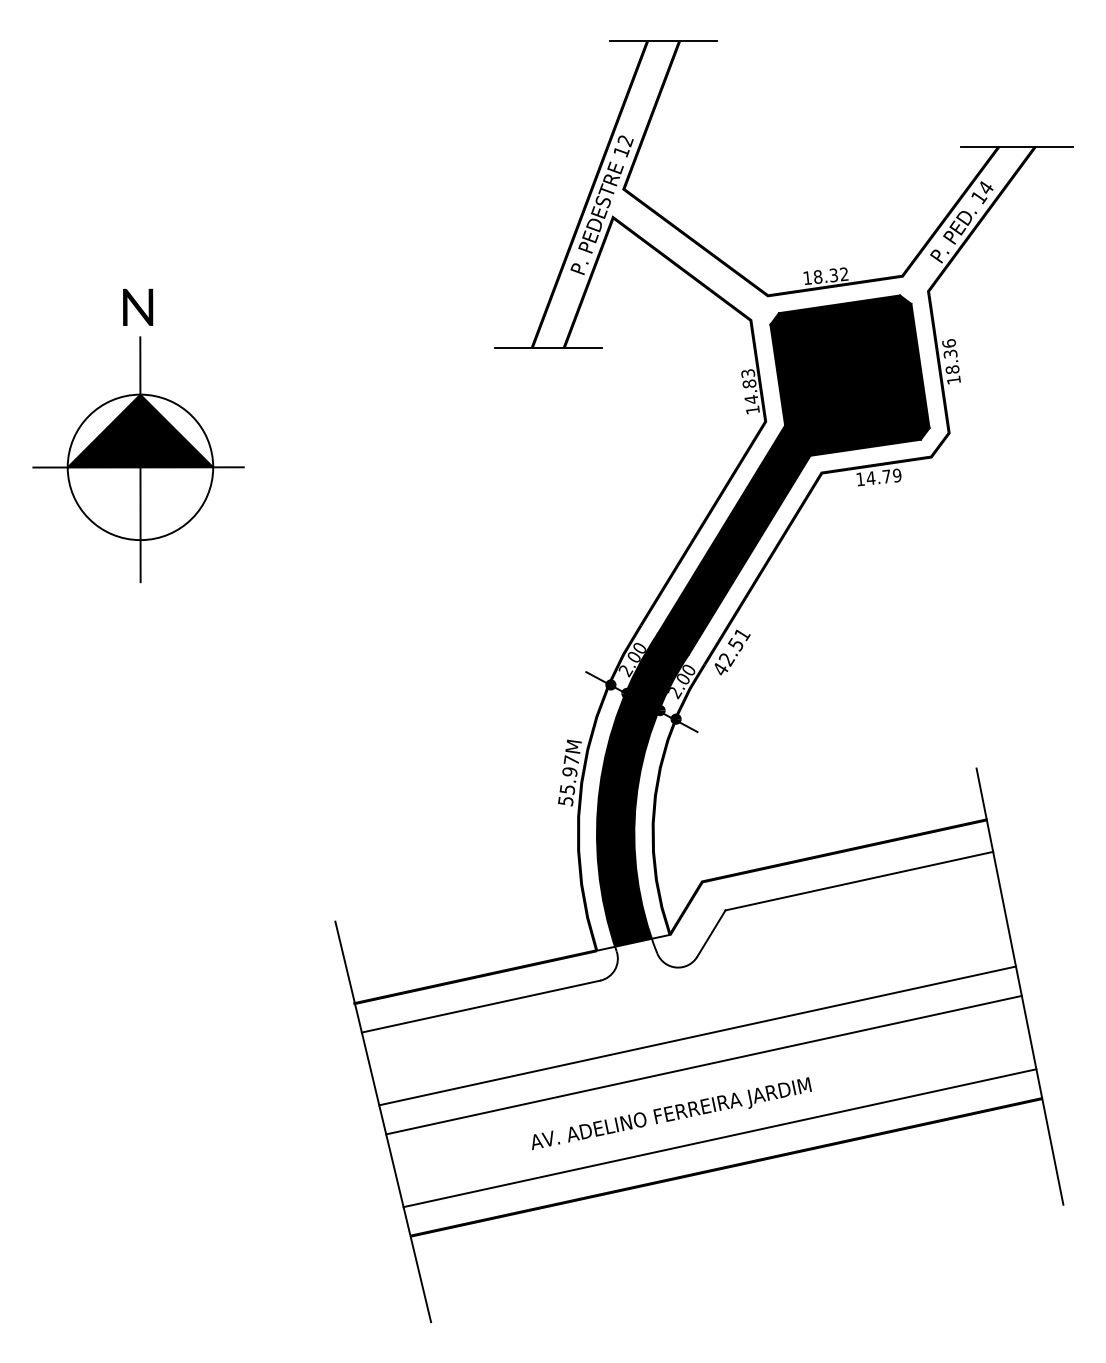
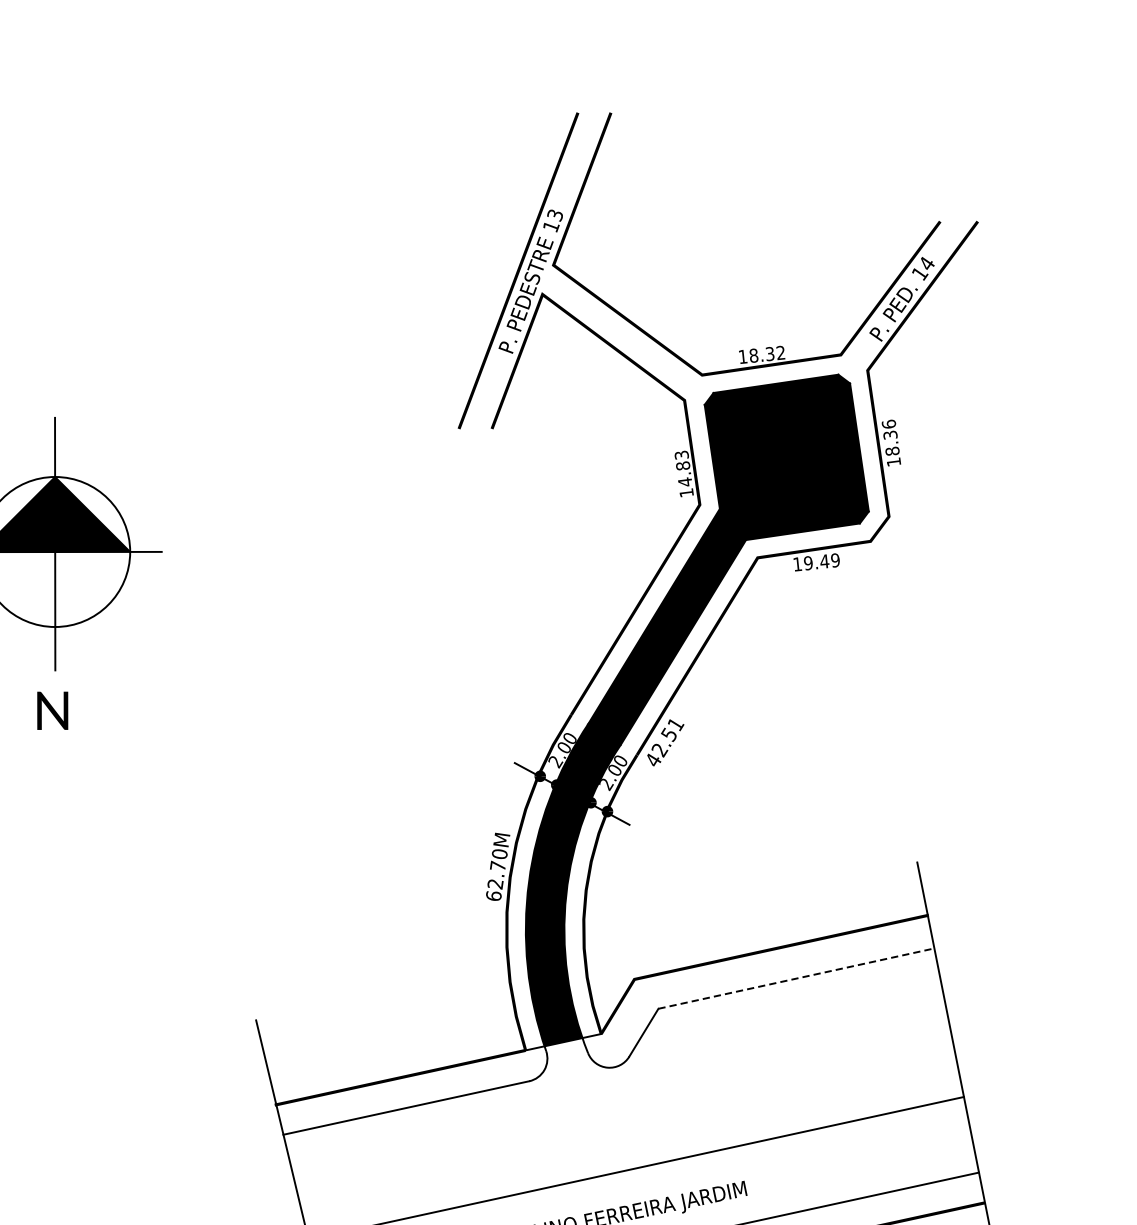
line: (663, 41) -> (594, 112), removed
text: (625, 141) -> (555, 215), 12 -> 13
line: (1016, 146) -> (958, 221), removed
text: (138, 306) -> (53, 709), moved
line: (547, 348) -> (474, 429), removed
text: (878, 477) -> (816, 562), 14.79 -> 19.49
text: (568, 780) -> (496, 874), 55.97M -> 62.70M
line: (859, 881) -> (796, 978), solid -> dashed
line: (697, 1035) -> (629, 1137), removed

